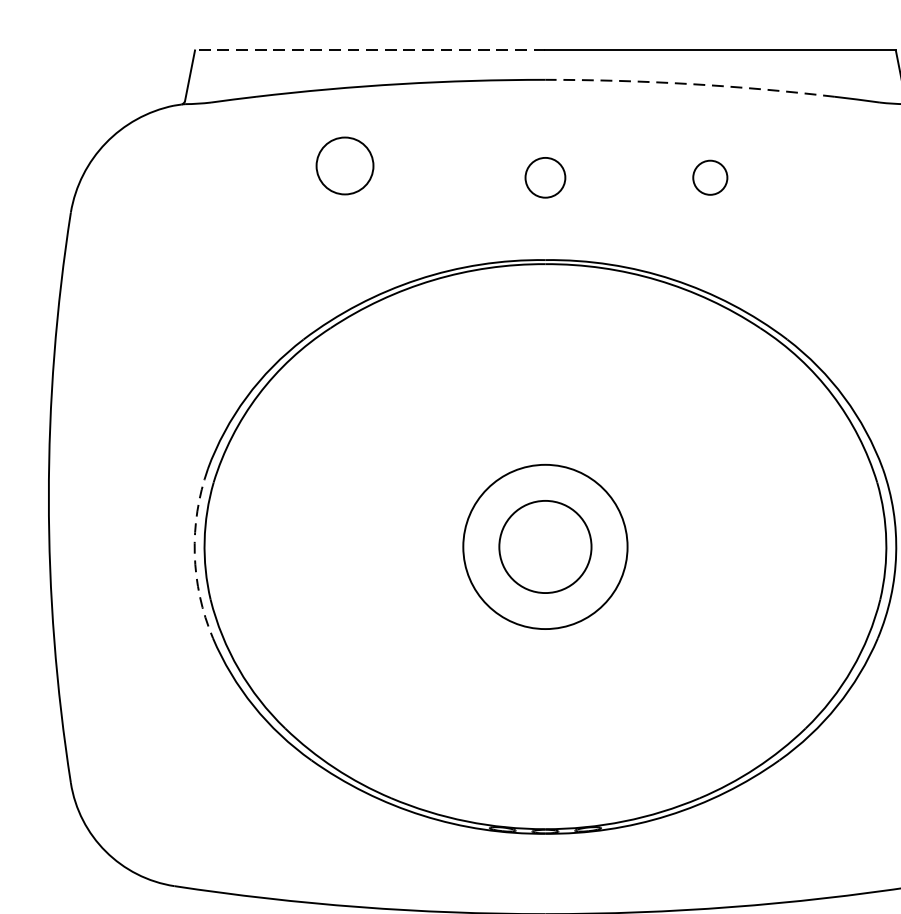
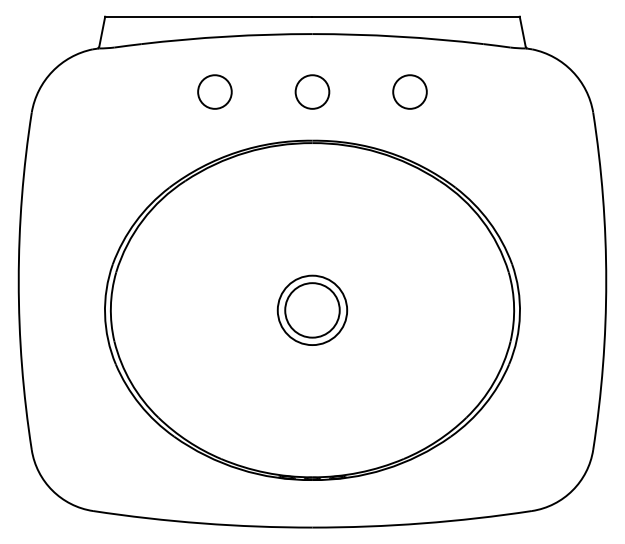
line: (369, 50) -> (208, 16), dashed -> solid
arc: (690, 83) -> (398, 36), dashed -> solid
circle: (344, 165) -> (214, 91), moved
circle: (545, 176) -> (312, 91), size x1.43
circle: (709, 176) -> (409, 91), size x1.67
circle: (545, 547) -> (312, 310), size x0.71
arc: (195, 553) -> (105, 314), dashed -> solid

